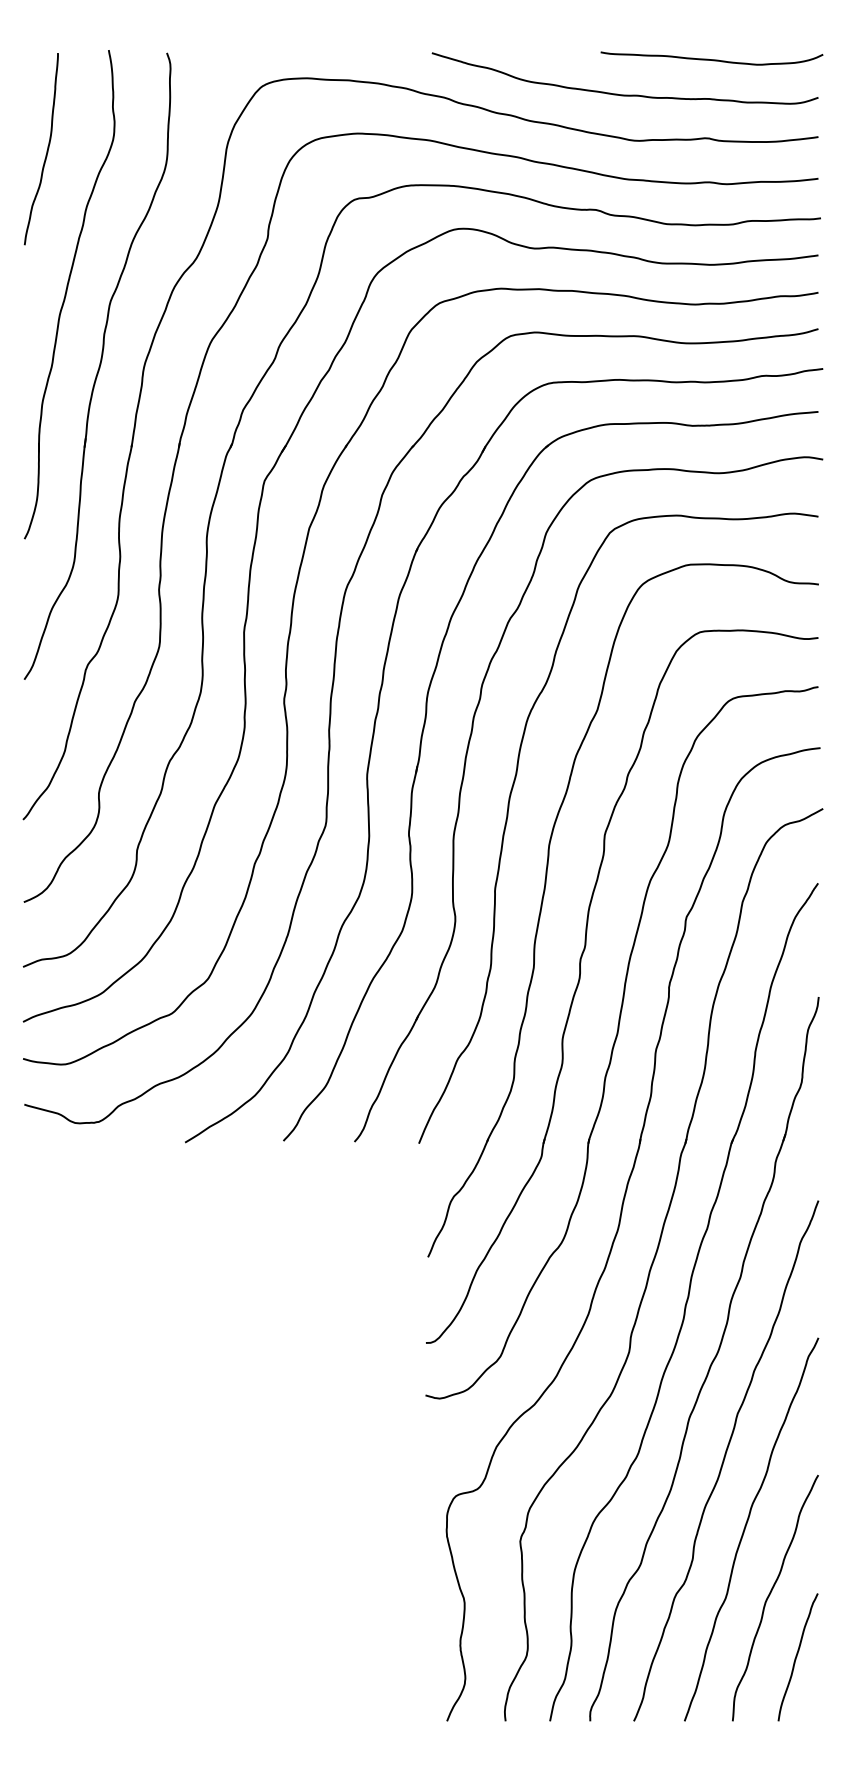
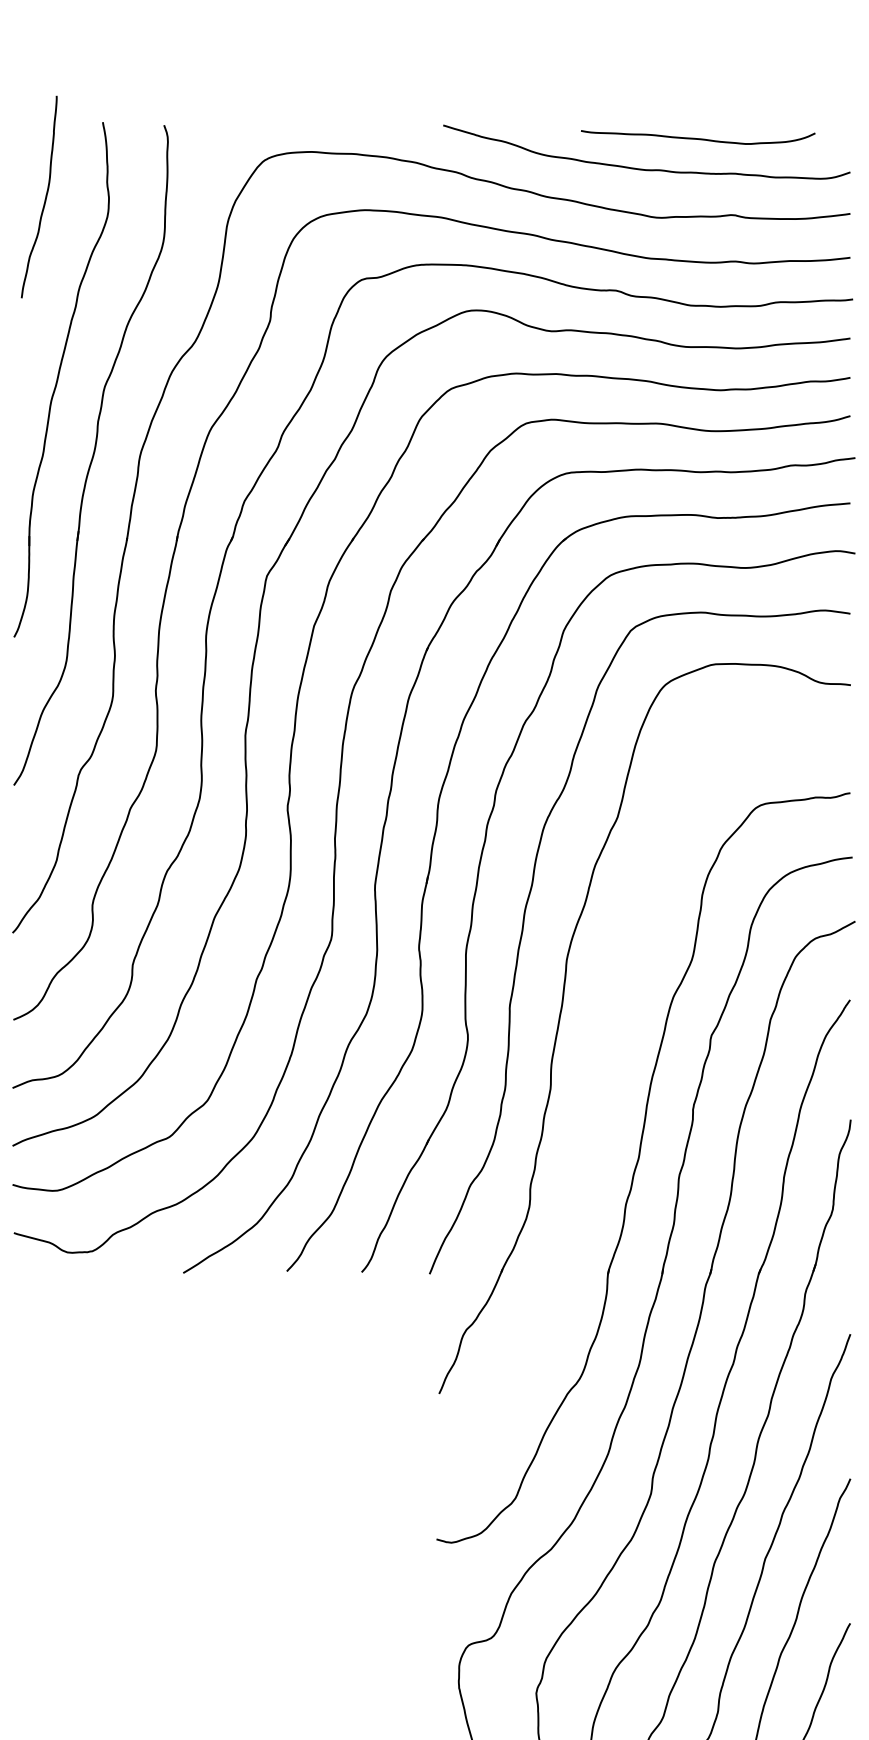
curve: (711, 59) -> (697, 138), moved
curve: (46, 150) -> (44, 198), moved
part: (580, 979) -> (599, 1101), removed

